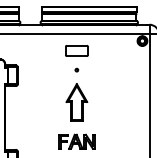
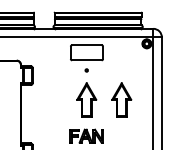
part: (76, 50) -> (86, 52), size x1.6
part: (114, 101) -> (121, 99), added

